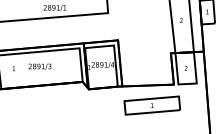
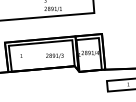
text: (39, 66) -> (54, 55), moved

